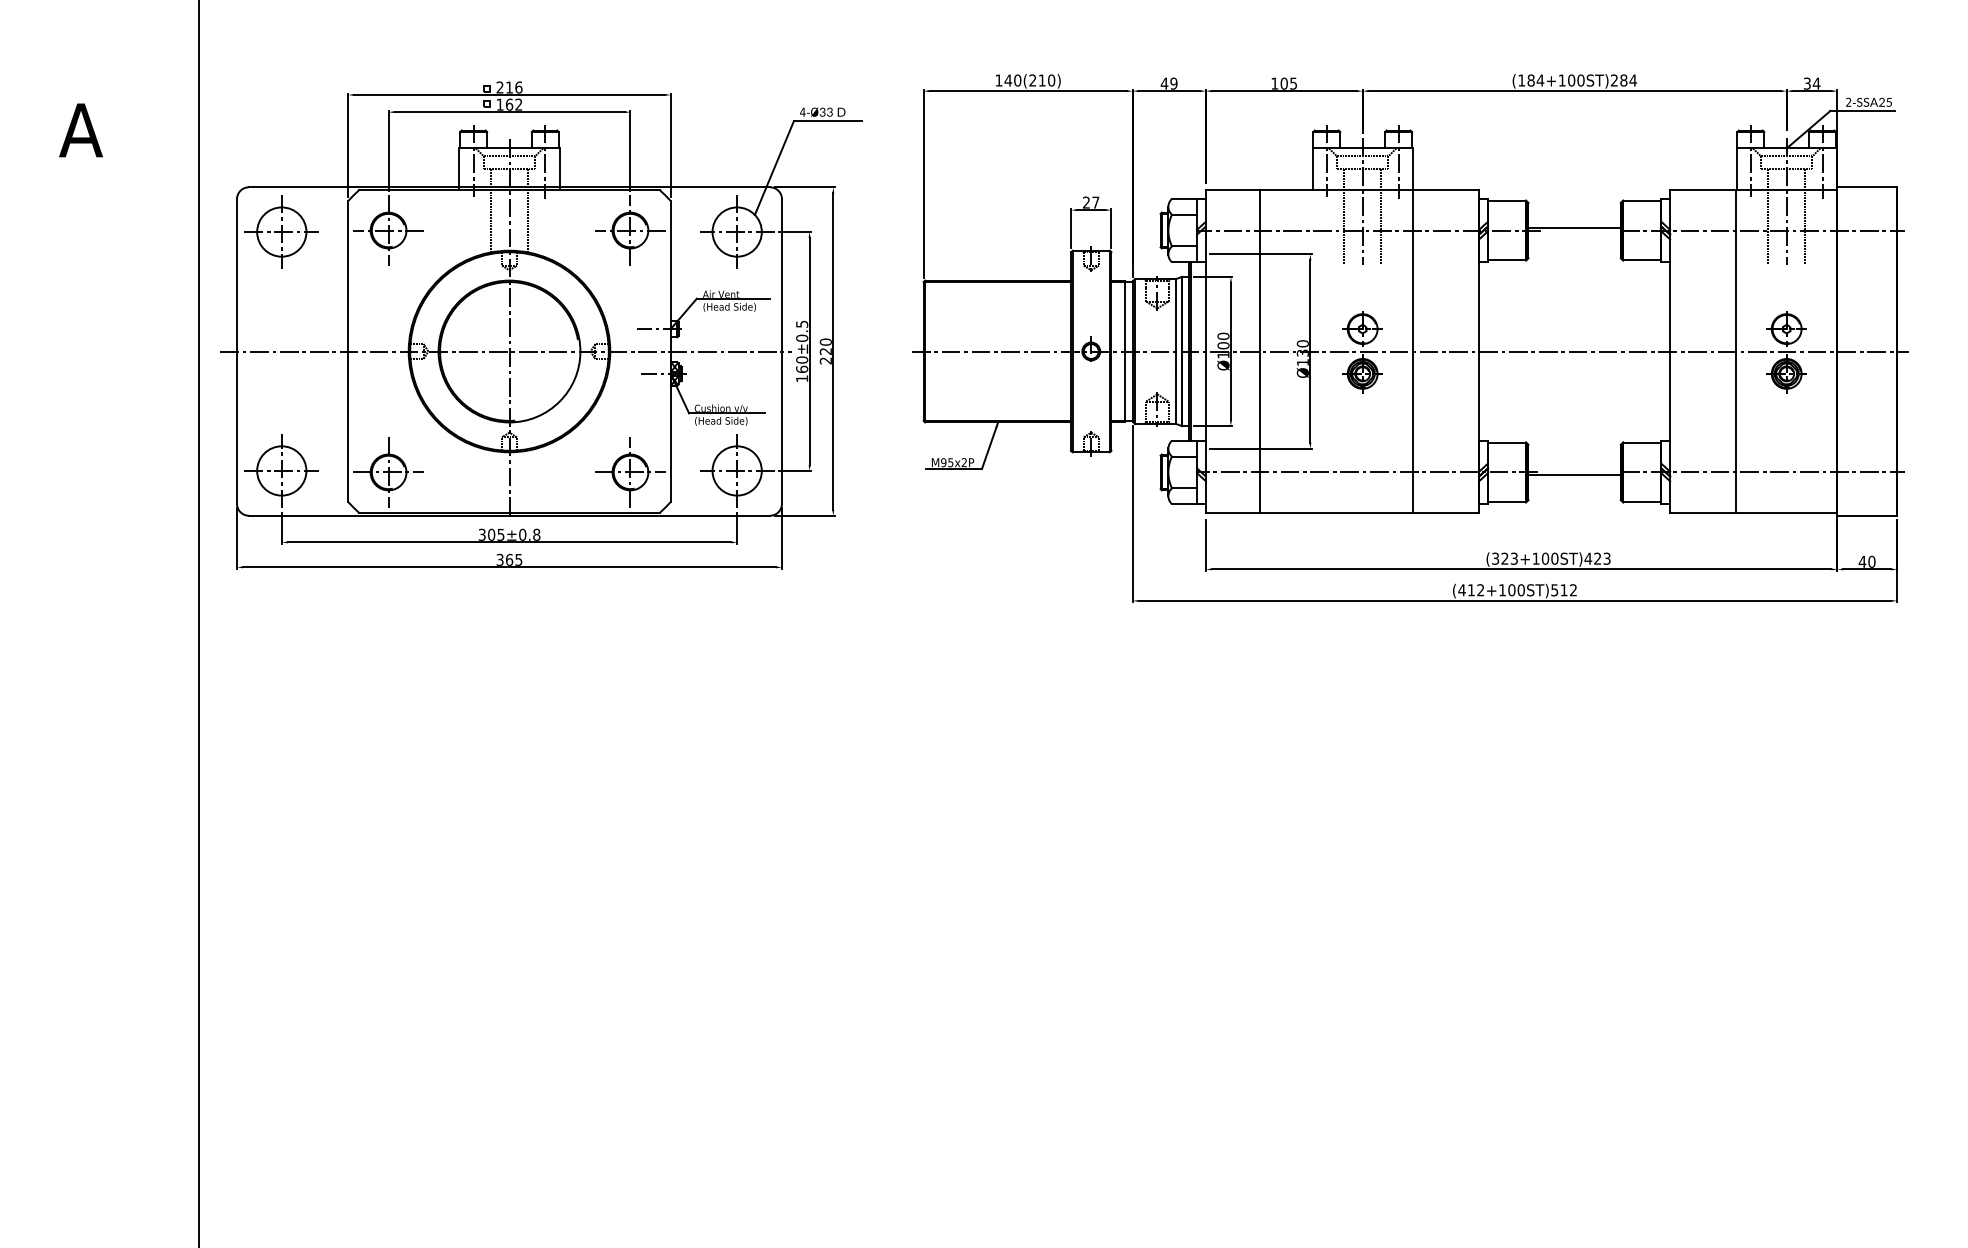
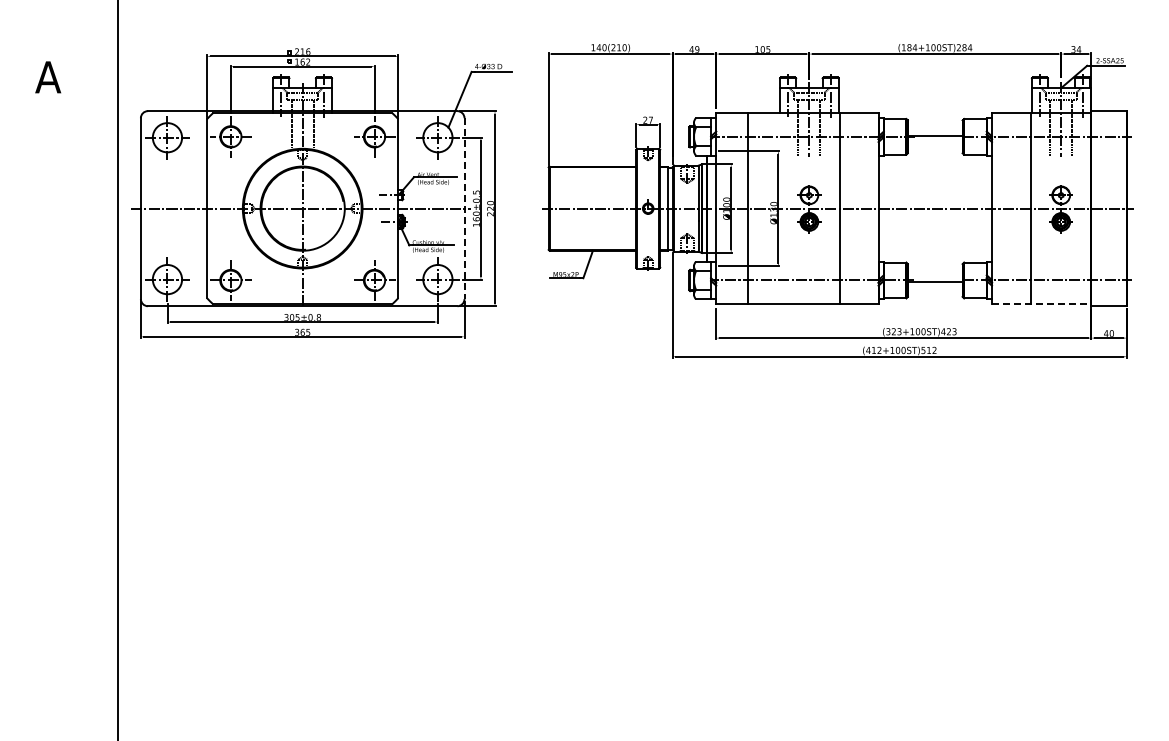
line: (781, 352) -> (464, 209), solid -> dashed
line: (1753, 512) -> (1041, 304), solid -> dashed

